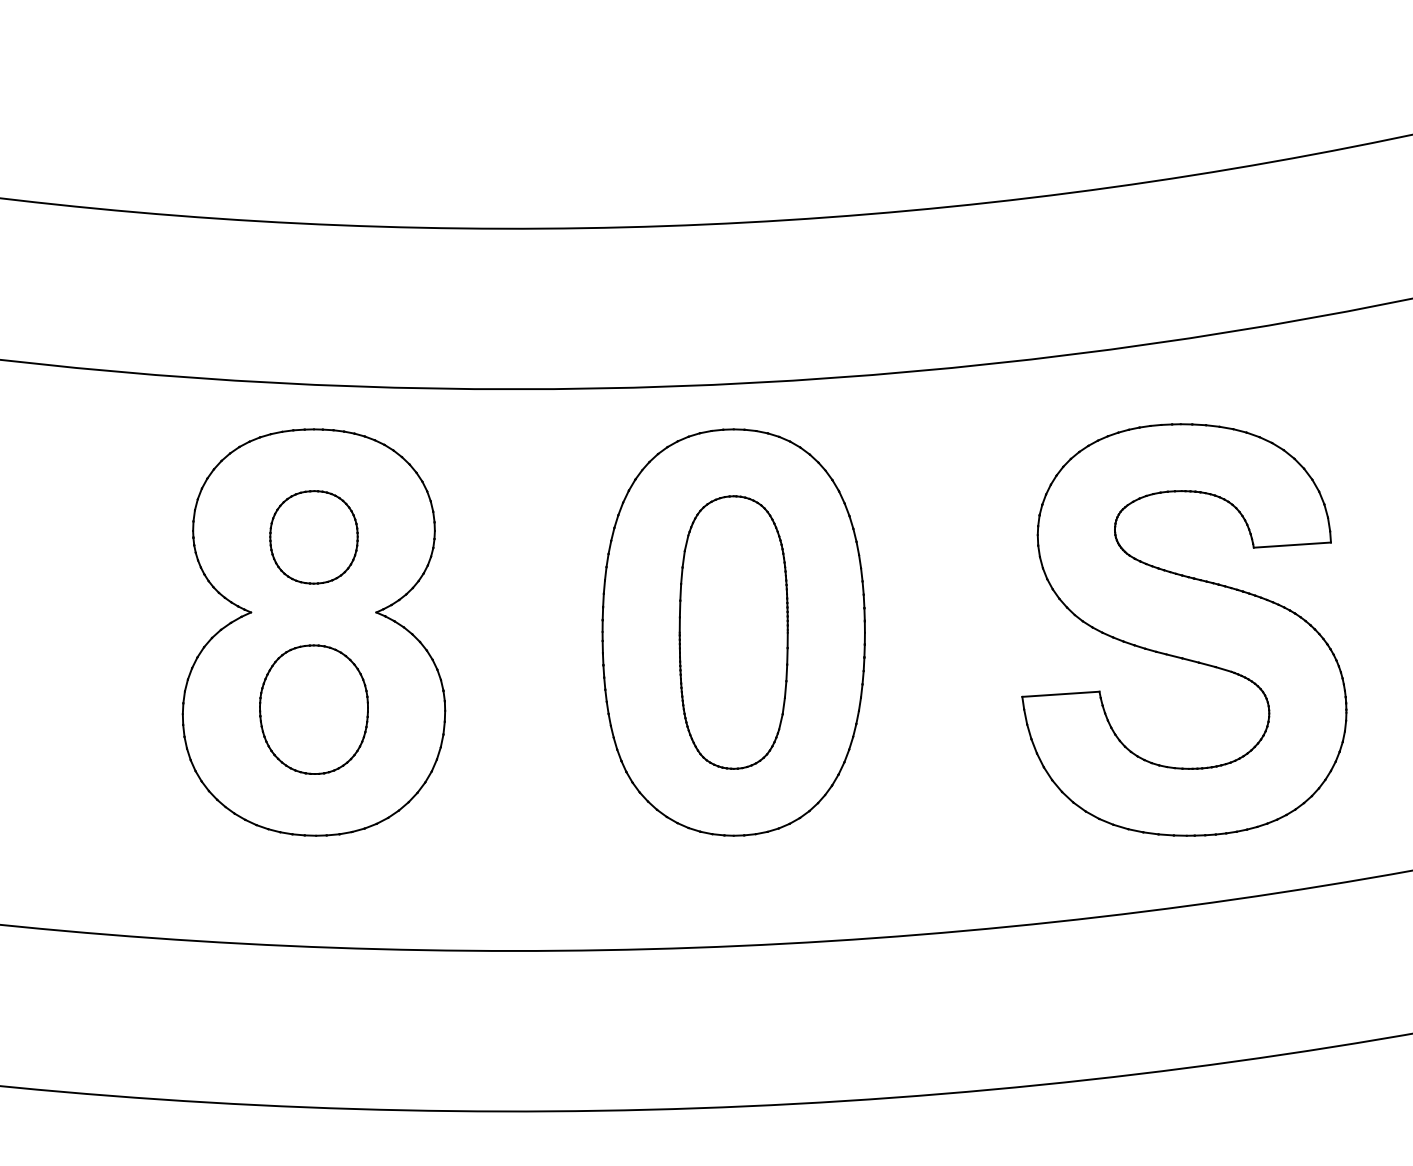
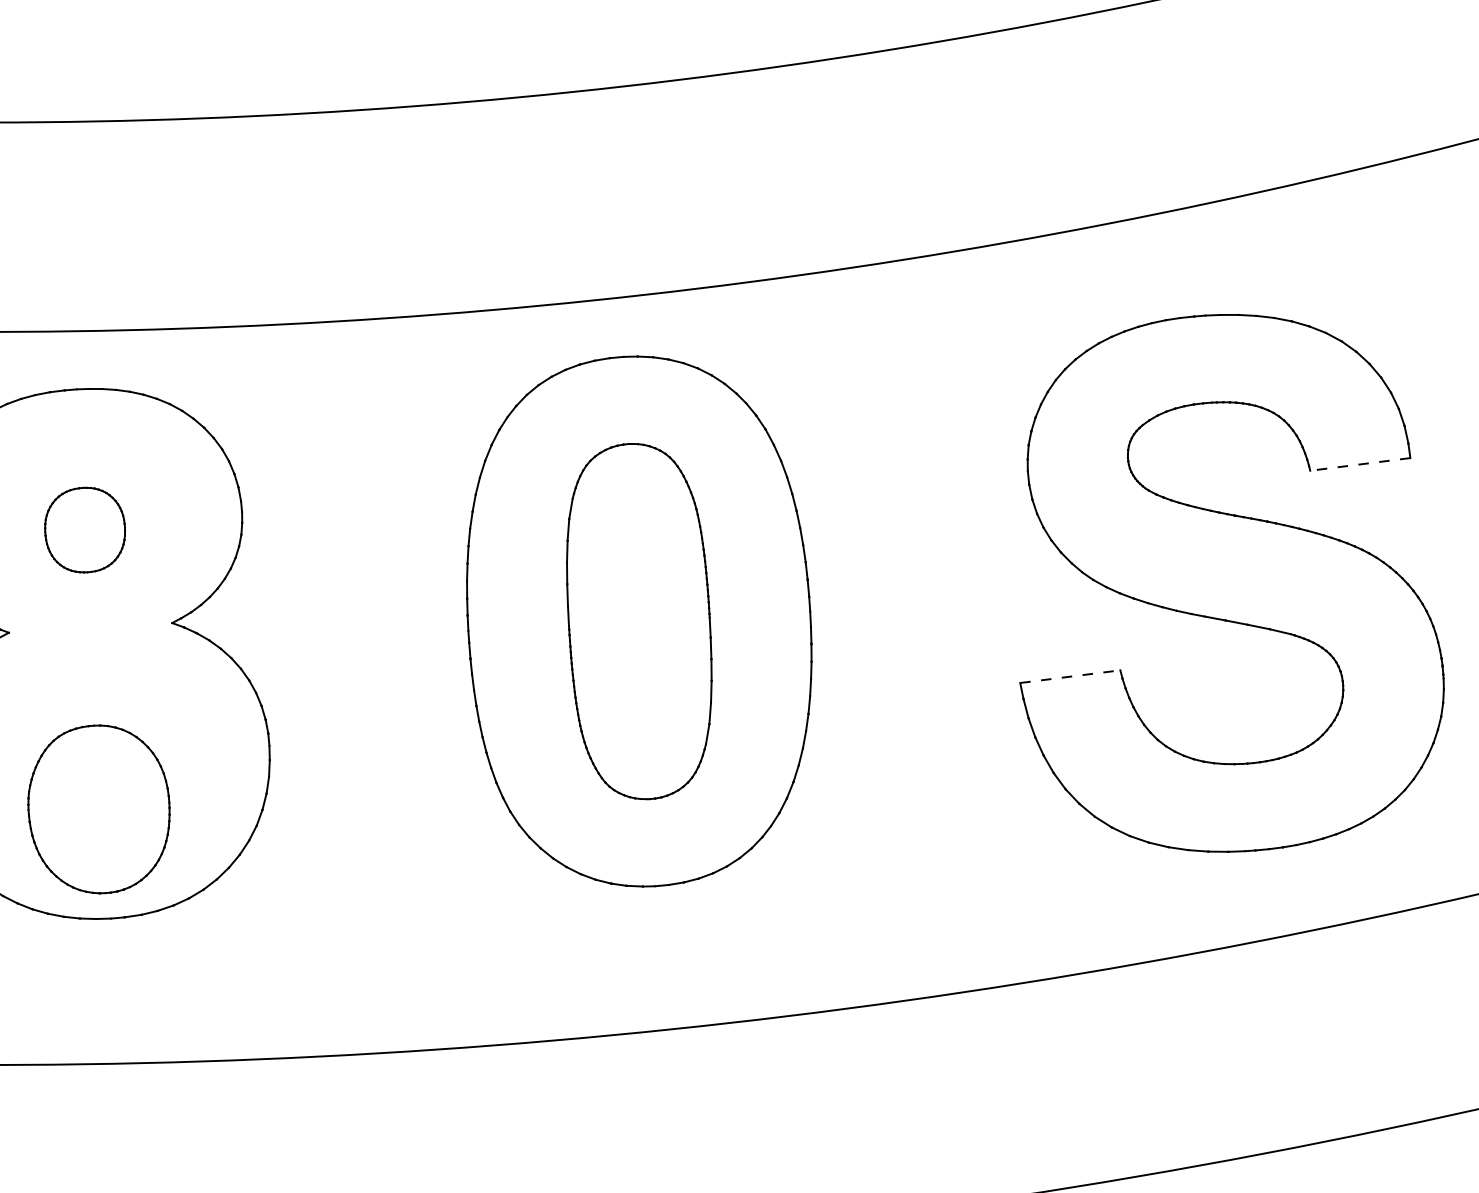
part: (313, 537) -> (84, 530), size x0.7
line: (1292, 545) -> (1360, 464), solid -> dashed
line: (1060, 694) -> (1069, 676), solid -> dashed
part: (313, 709) -> (98, 809), moved

